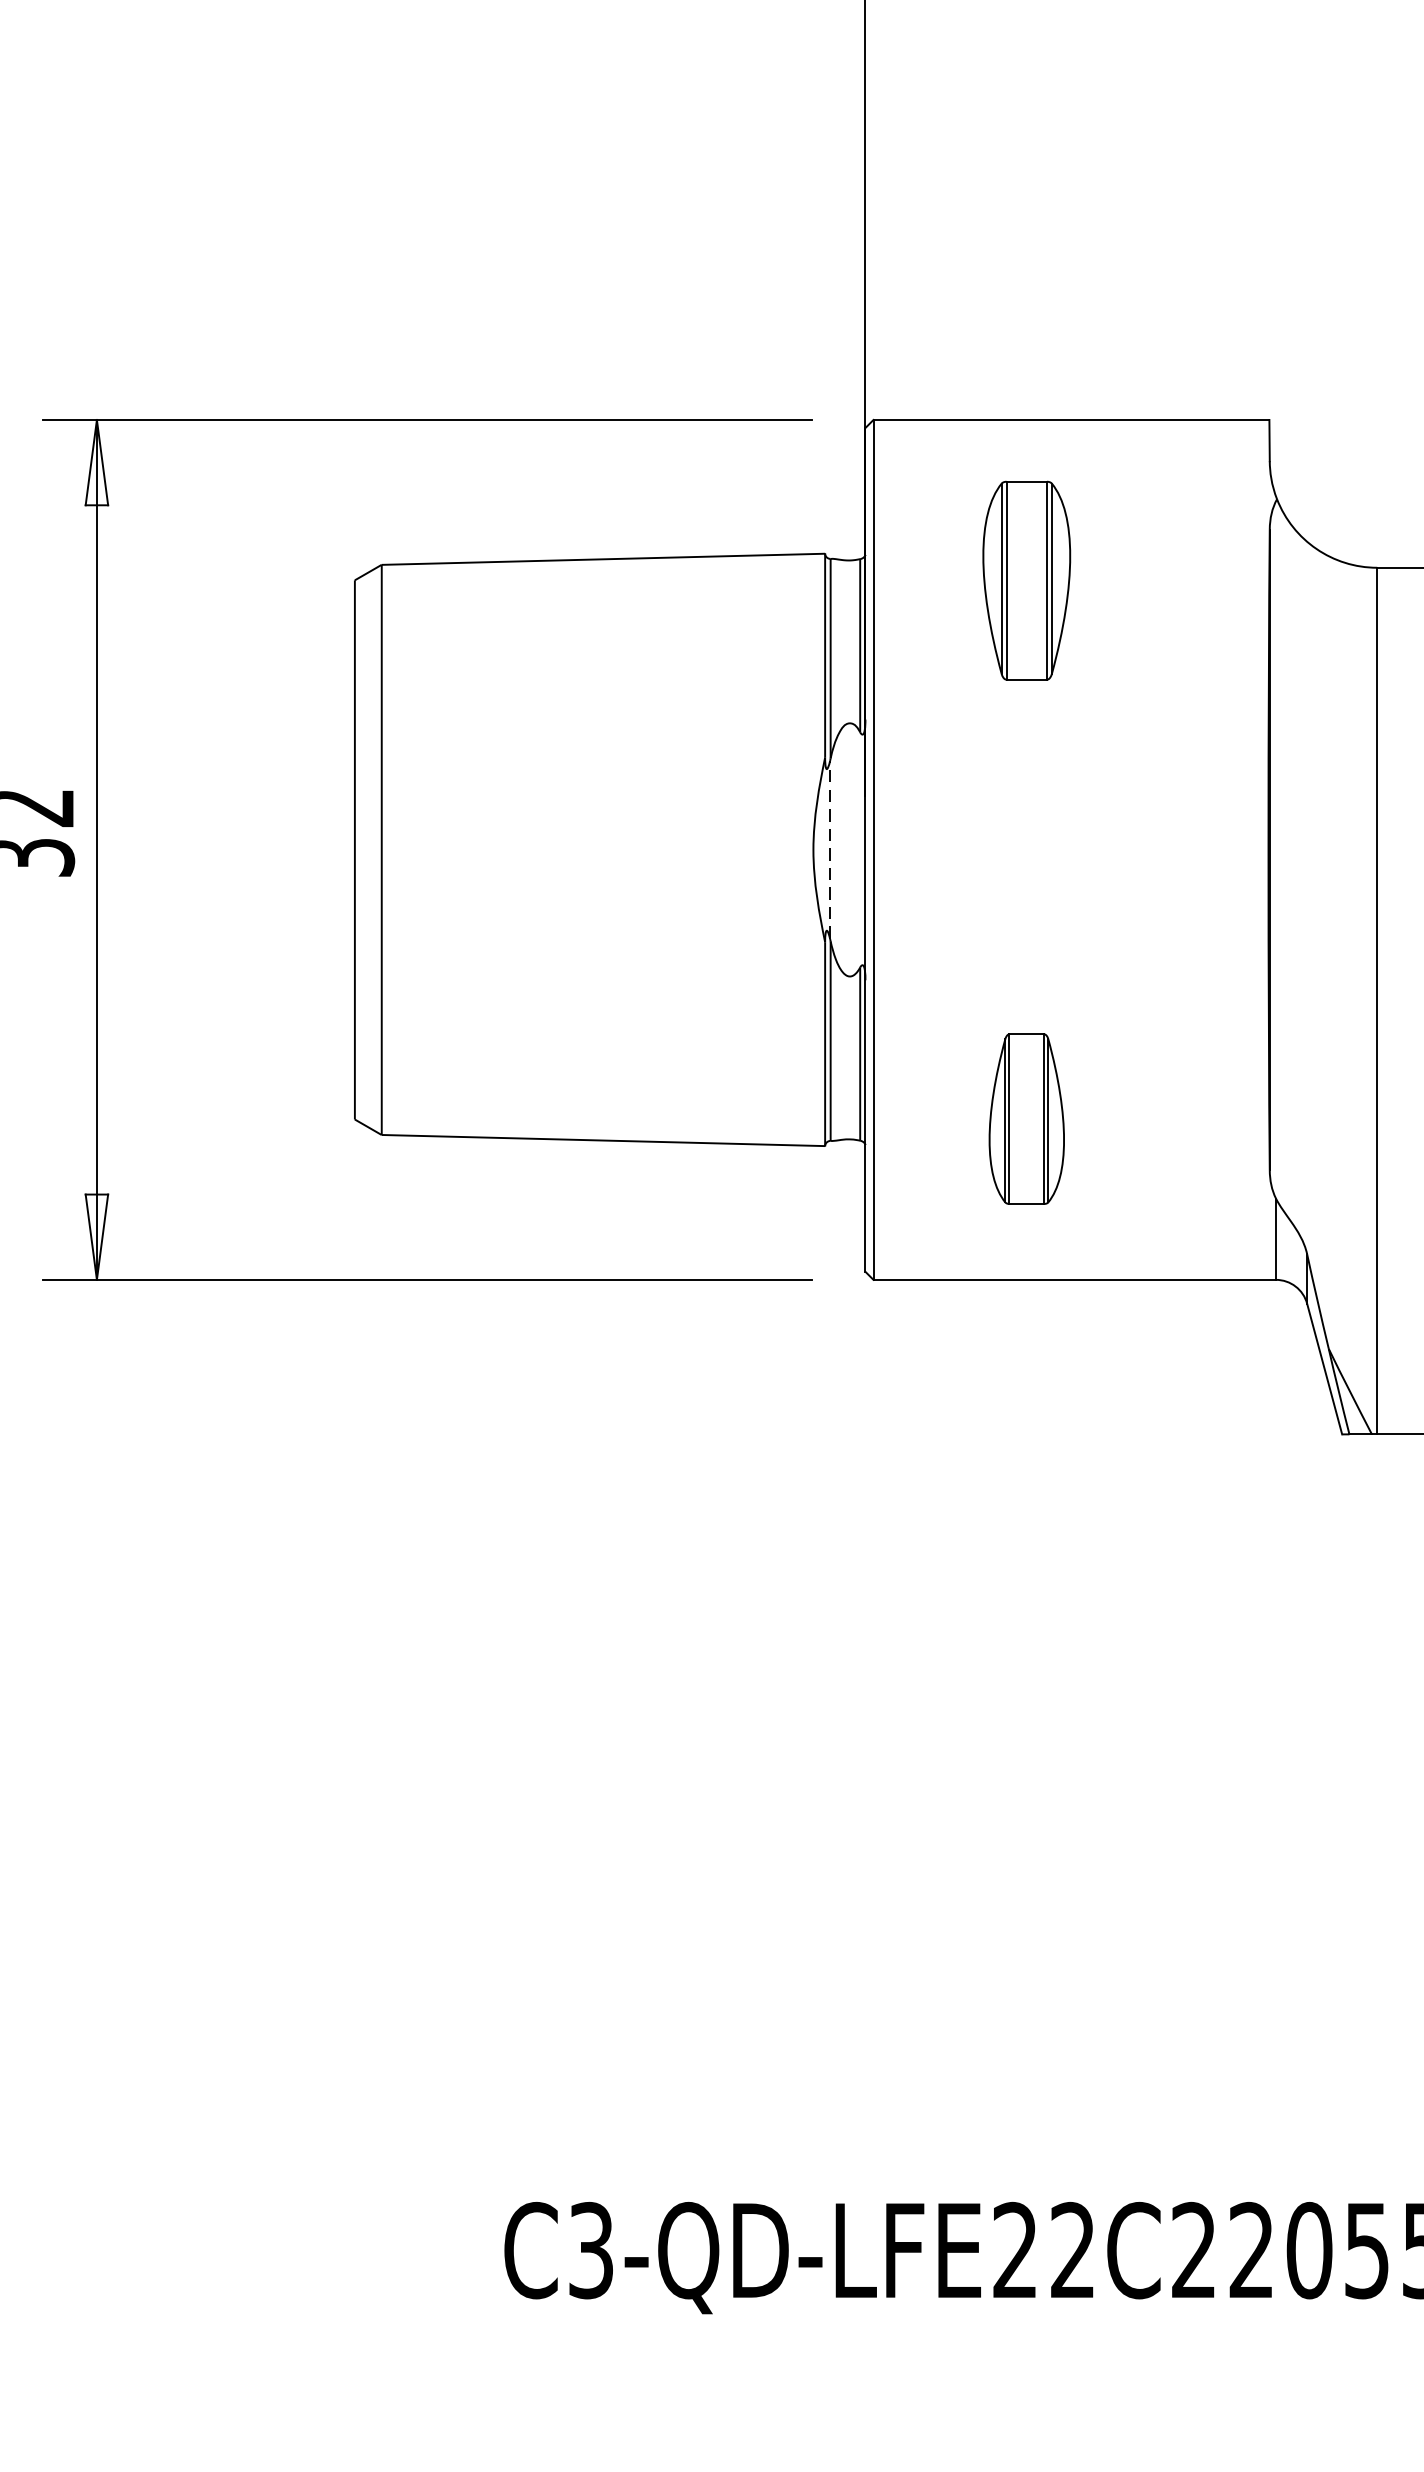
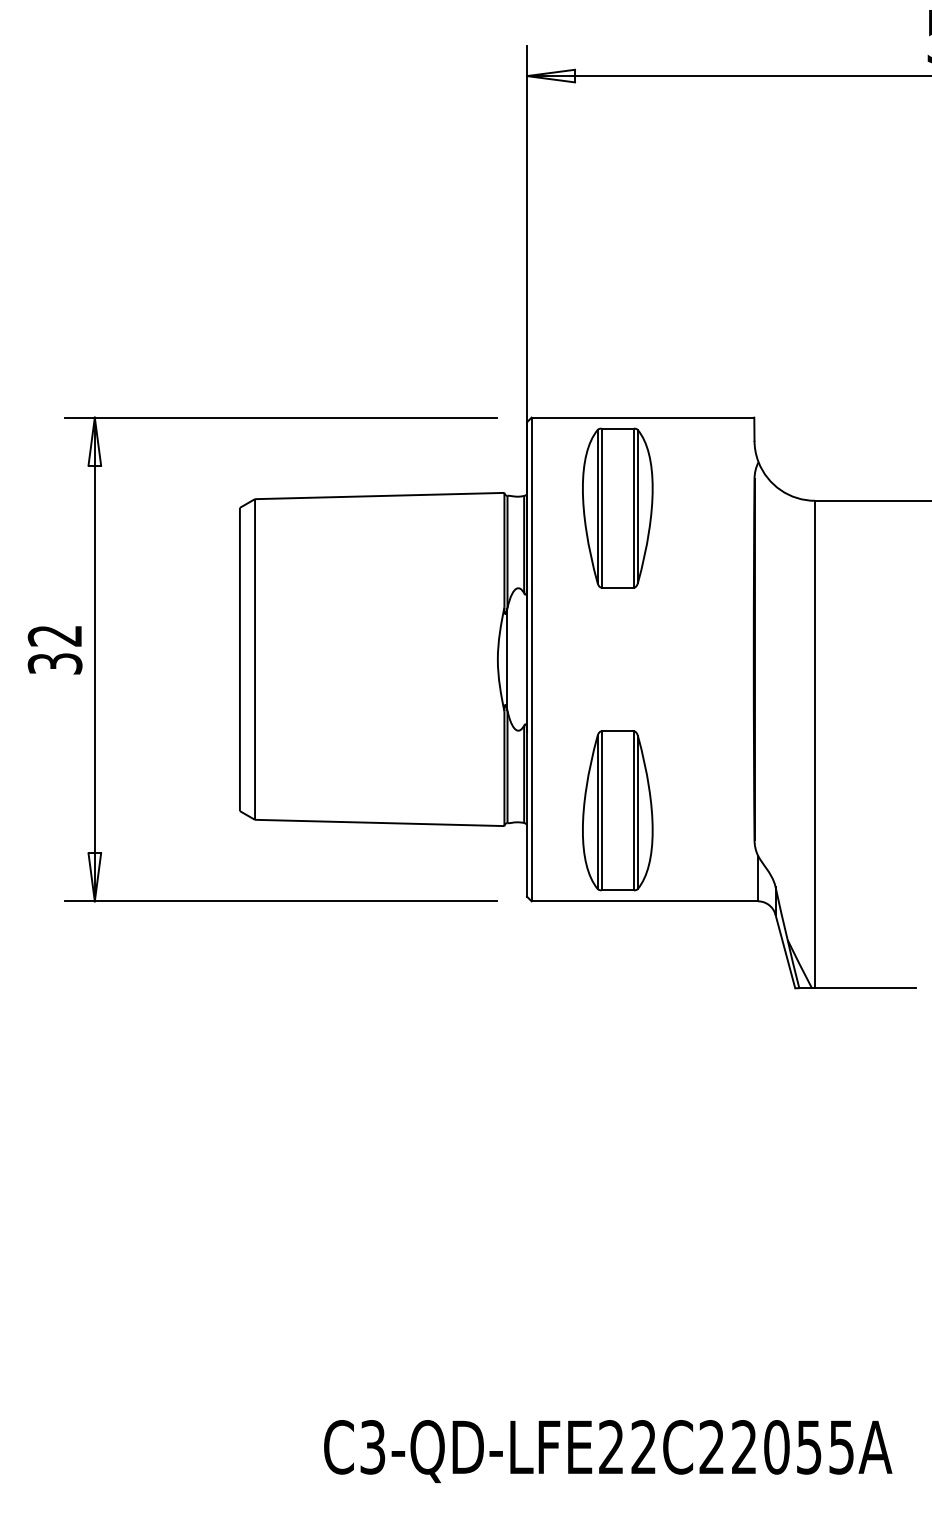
part: (1026, 579) -> (617, 507), size x1.43
line: (830, 849) -> (507, 659), dashed -> solid
part: (1026, 1118) -> (617, 810), size x1.67

